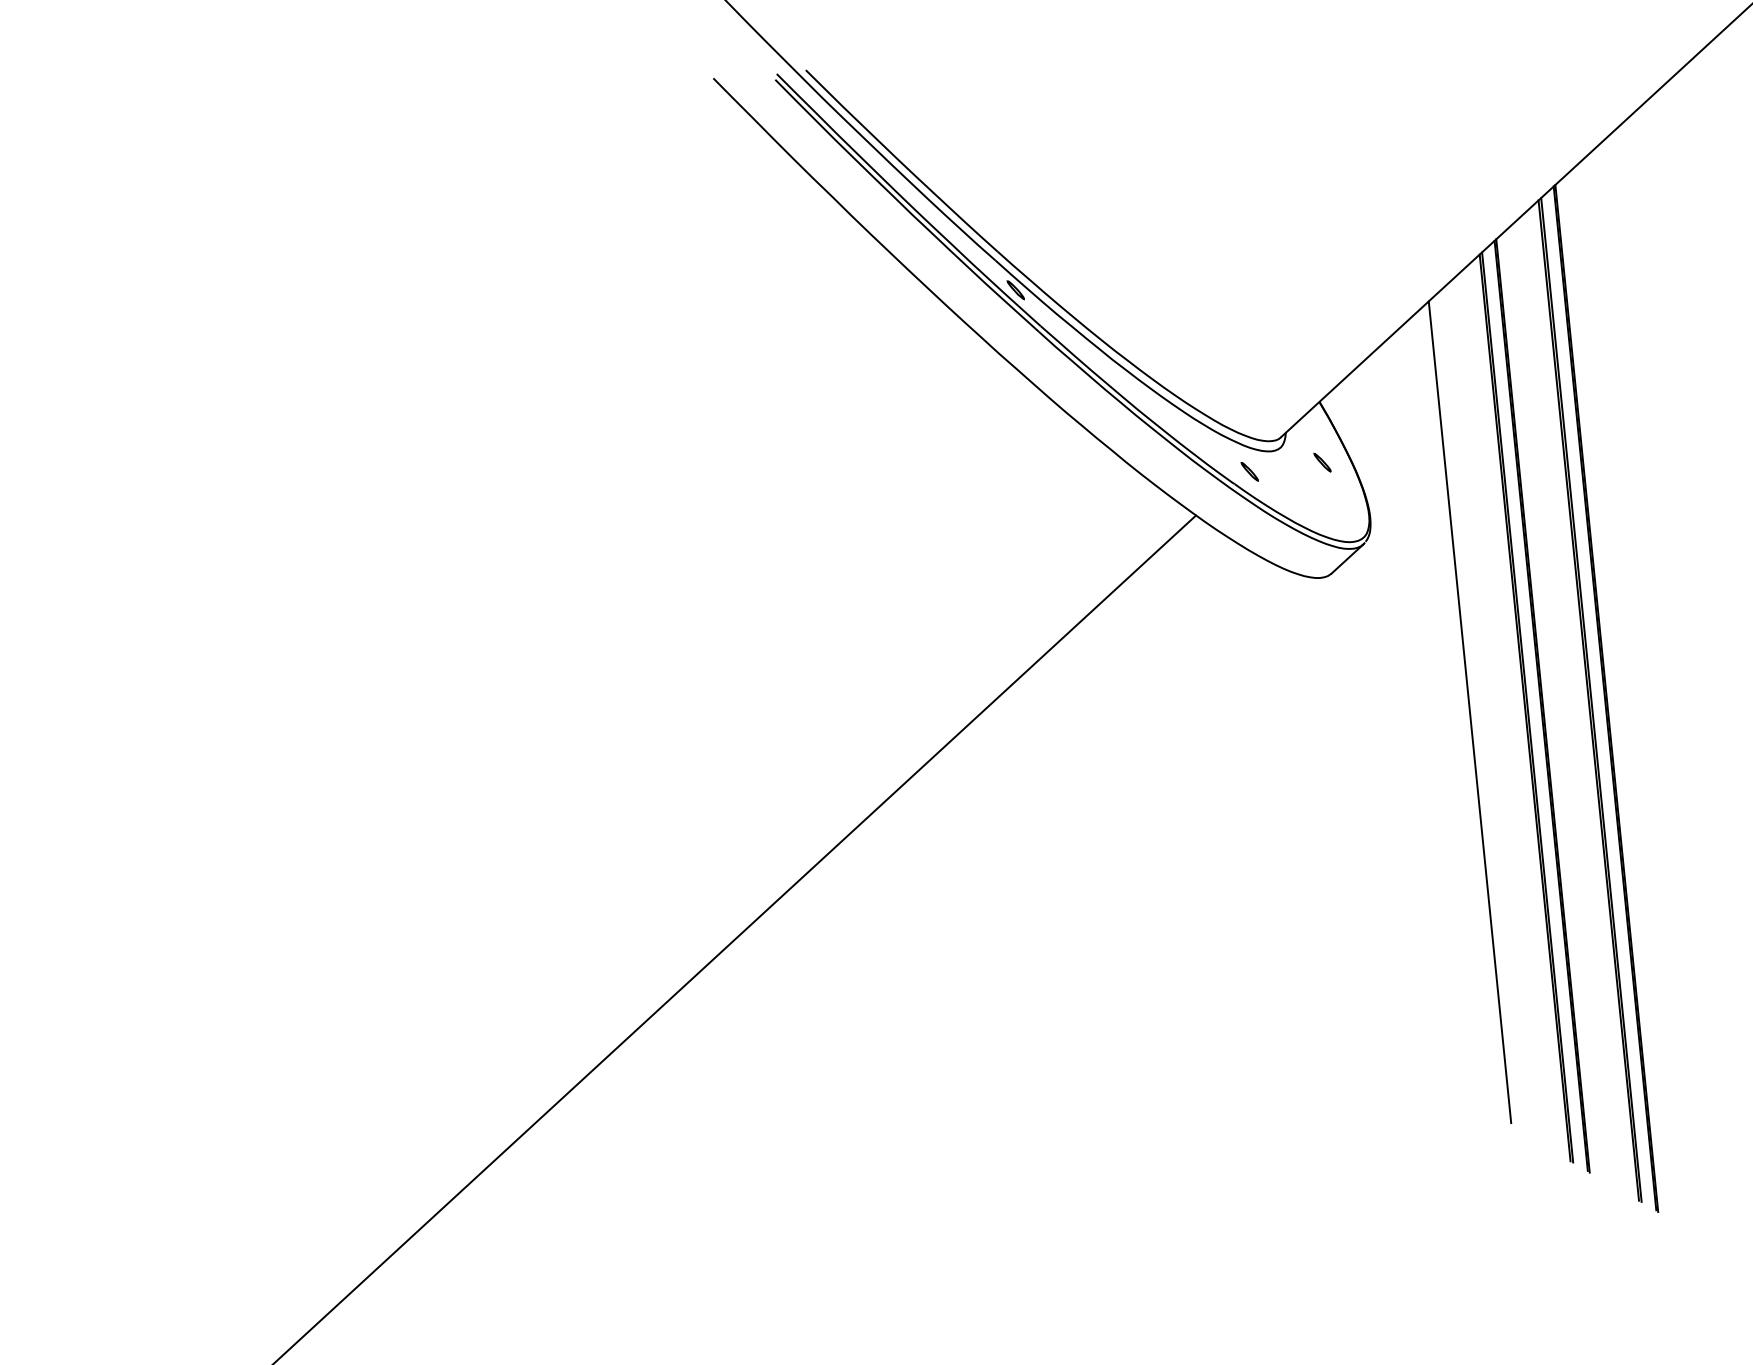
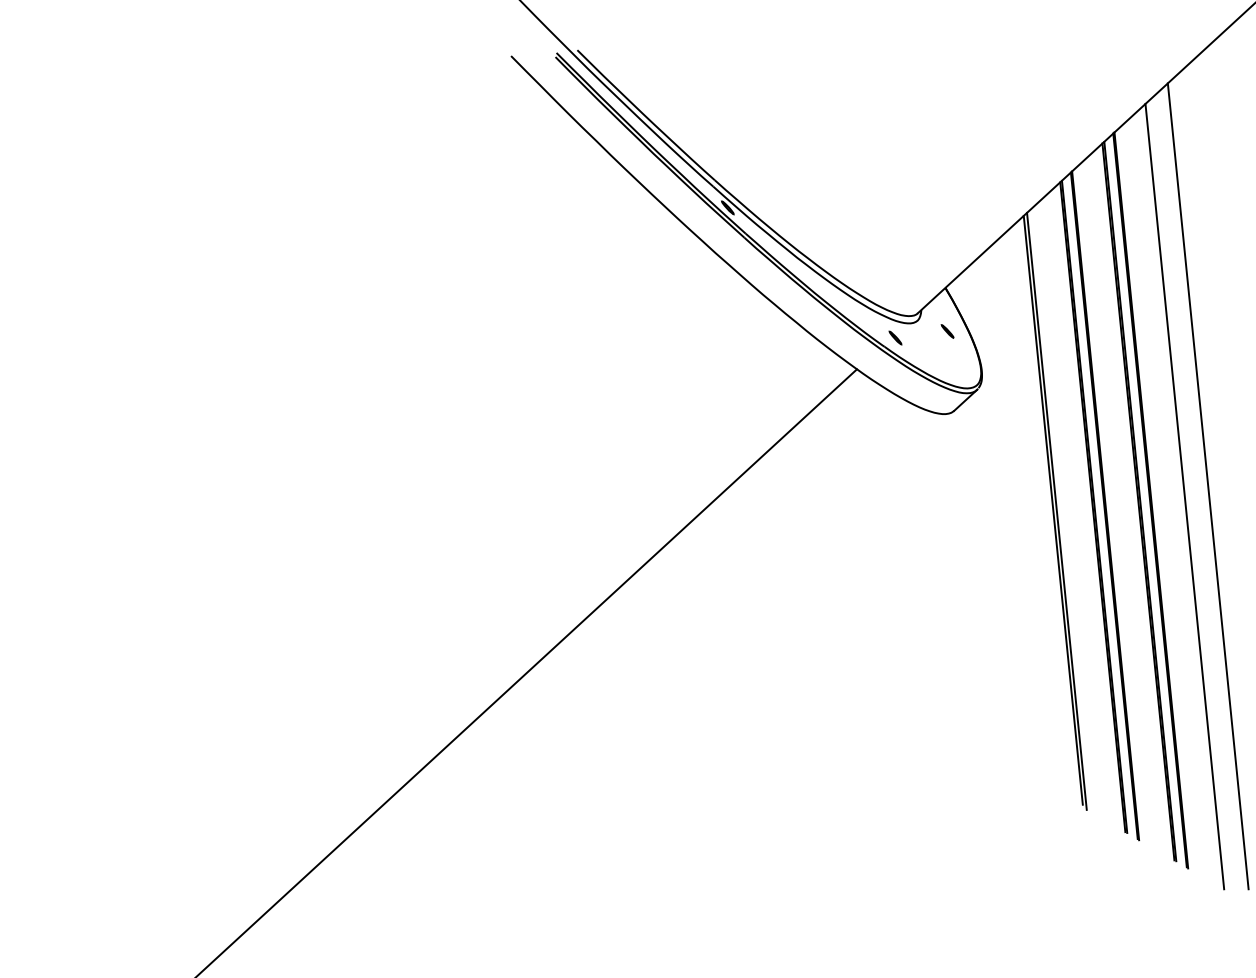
line: (1685, 678) -> (1207, 486), added
line: (1653, 693) -> (1184, 496), added
line: (1474, 713) -> (1056, 511), added

